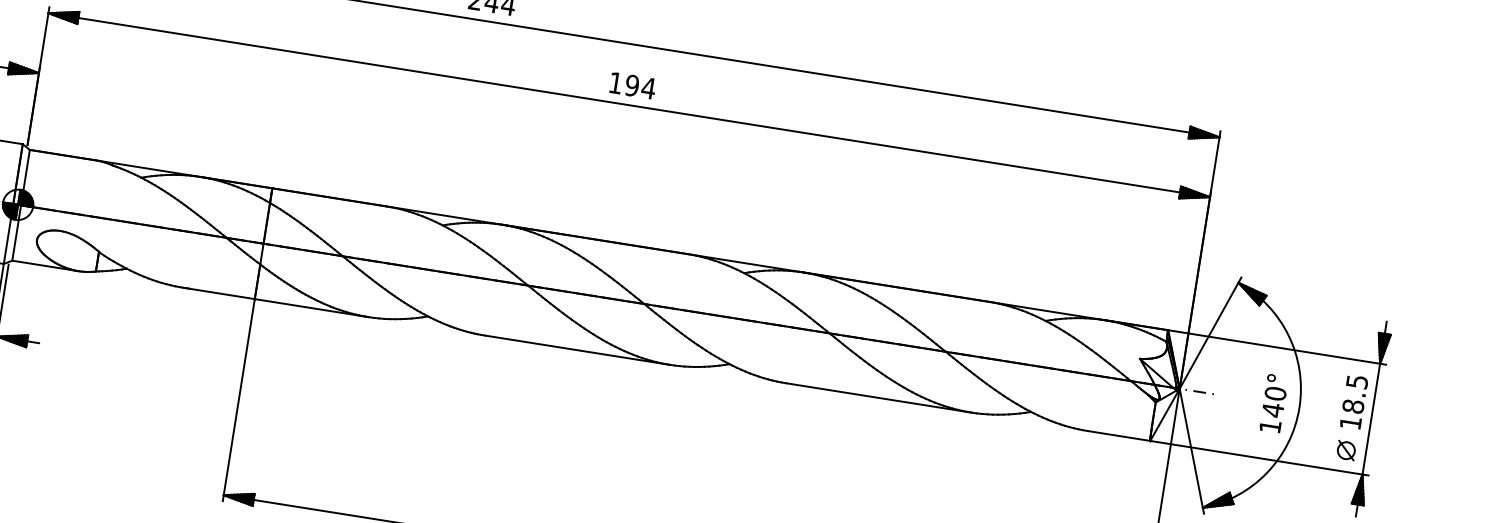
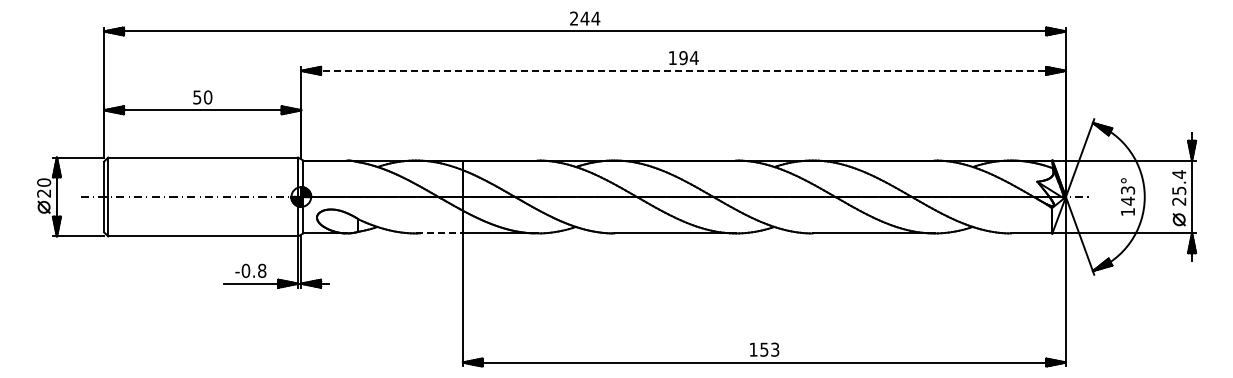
line: (630, 104) -> (684, 70), solid -> dashed
line: (219, 293) -> (439, 233), solid -> dashed
text: (1276, 393) -> (1128, 190), 140° -> 143°
text: (1354, 401) -> (1179, 187), 18.5 -> 25.4

